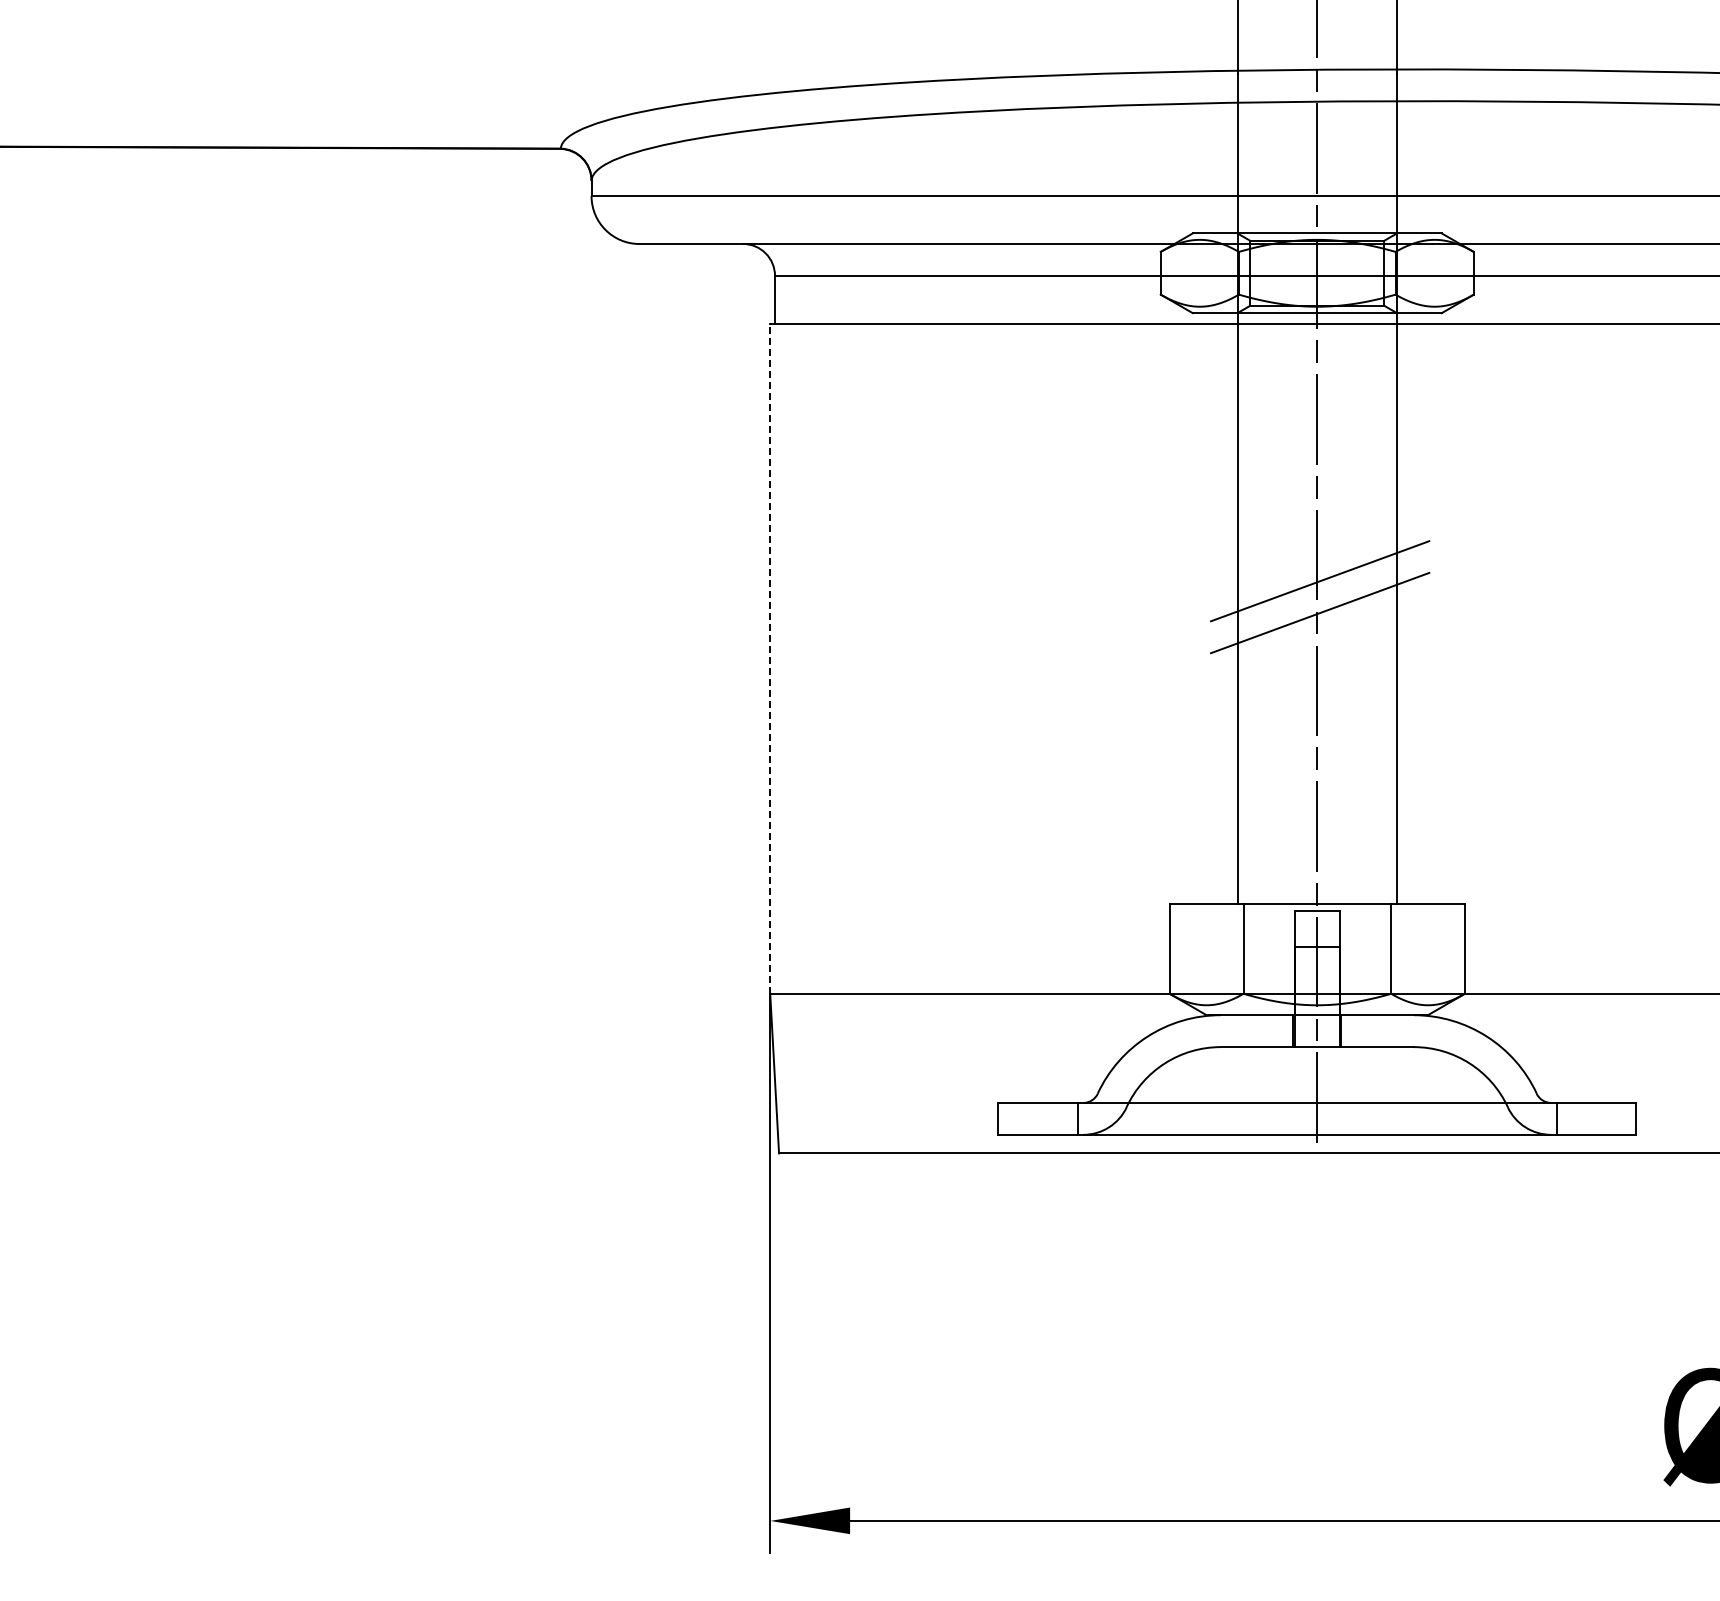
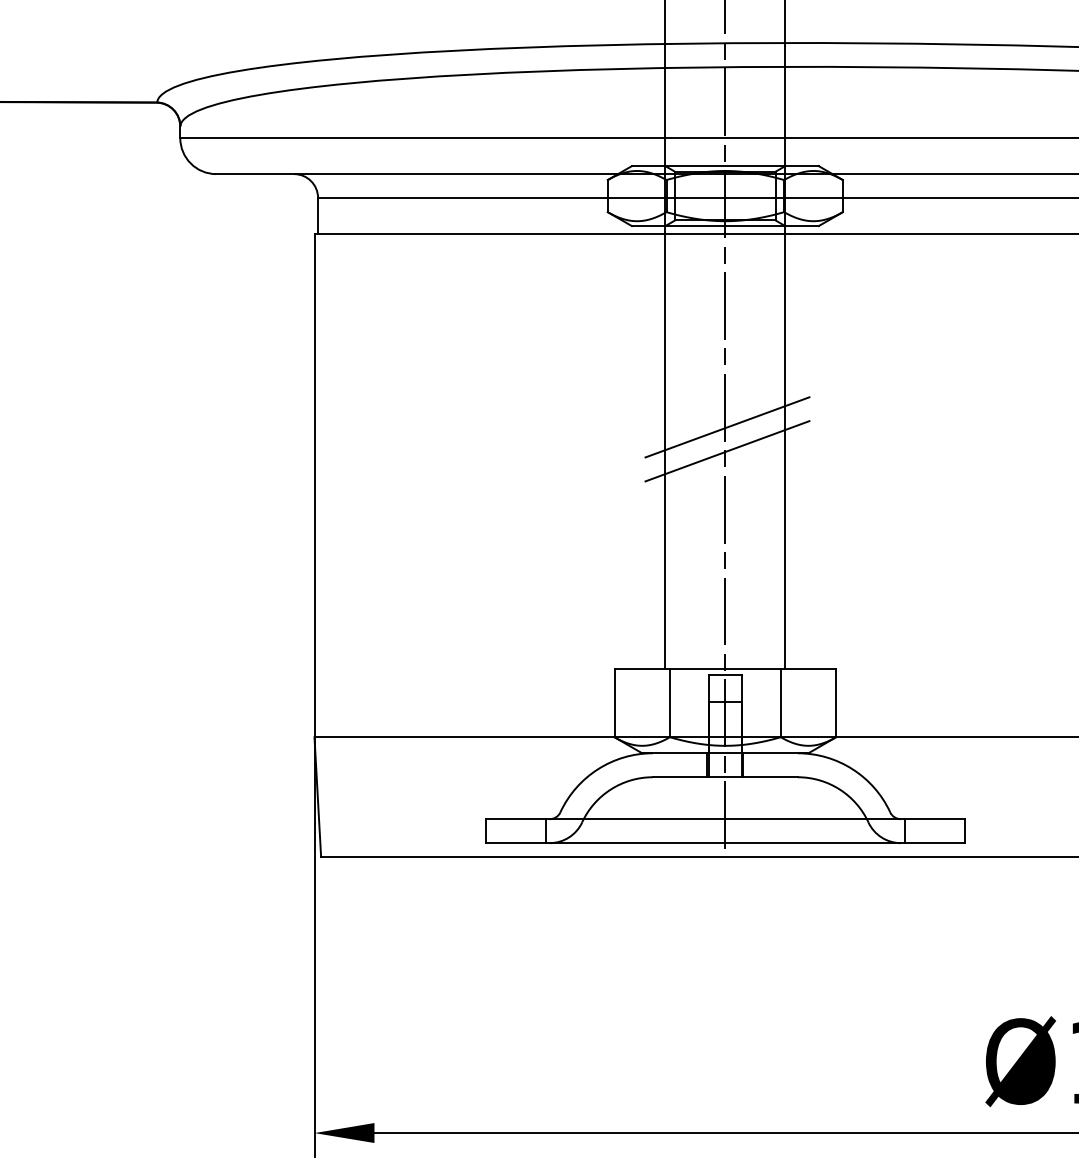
line: (770, 658) -> (314, 485), dashed -> solid

